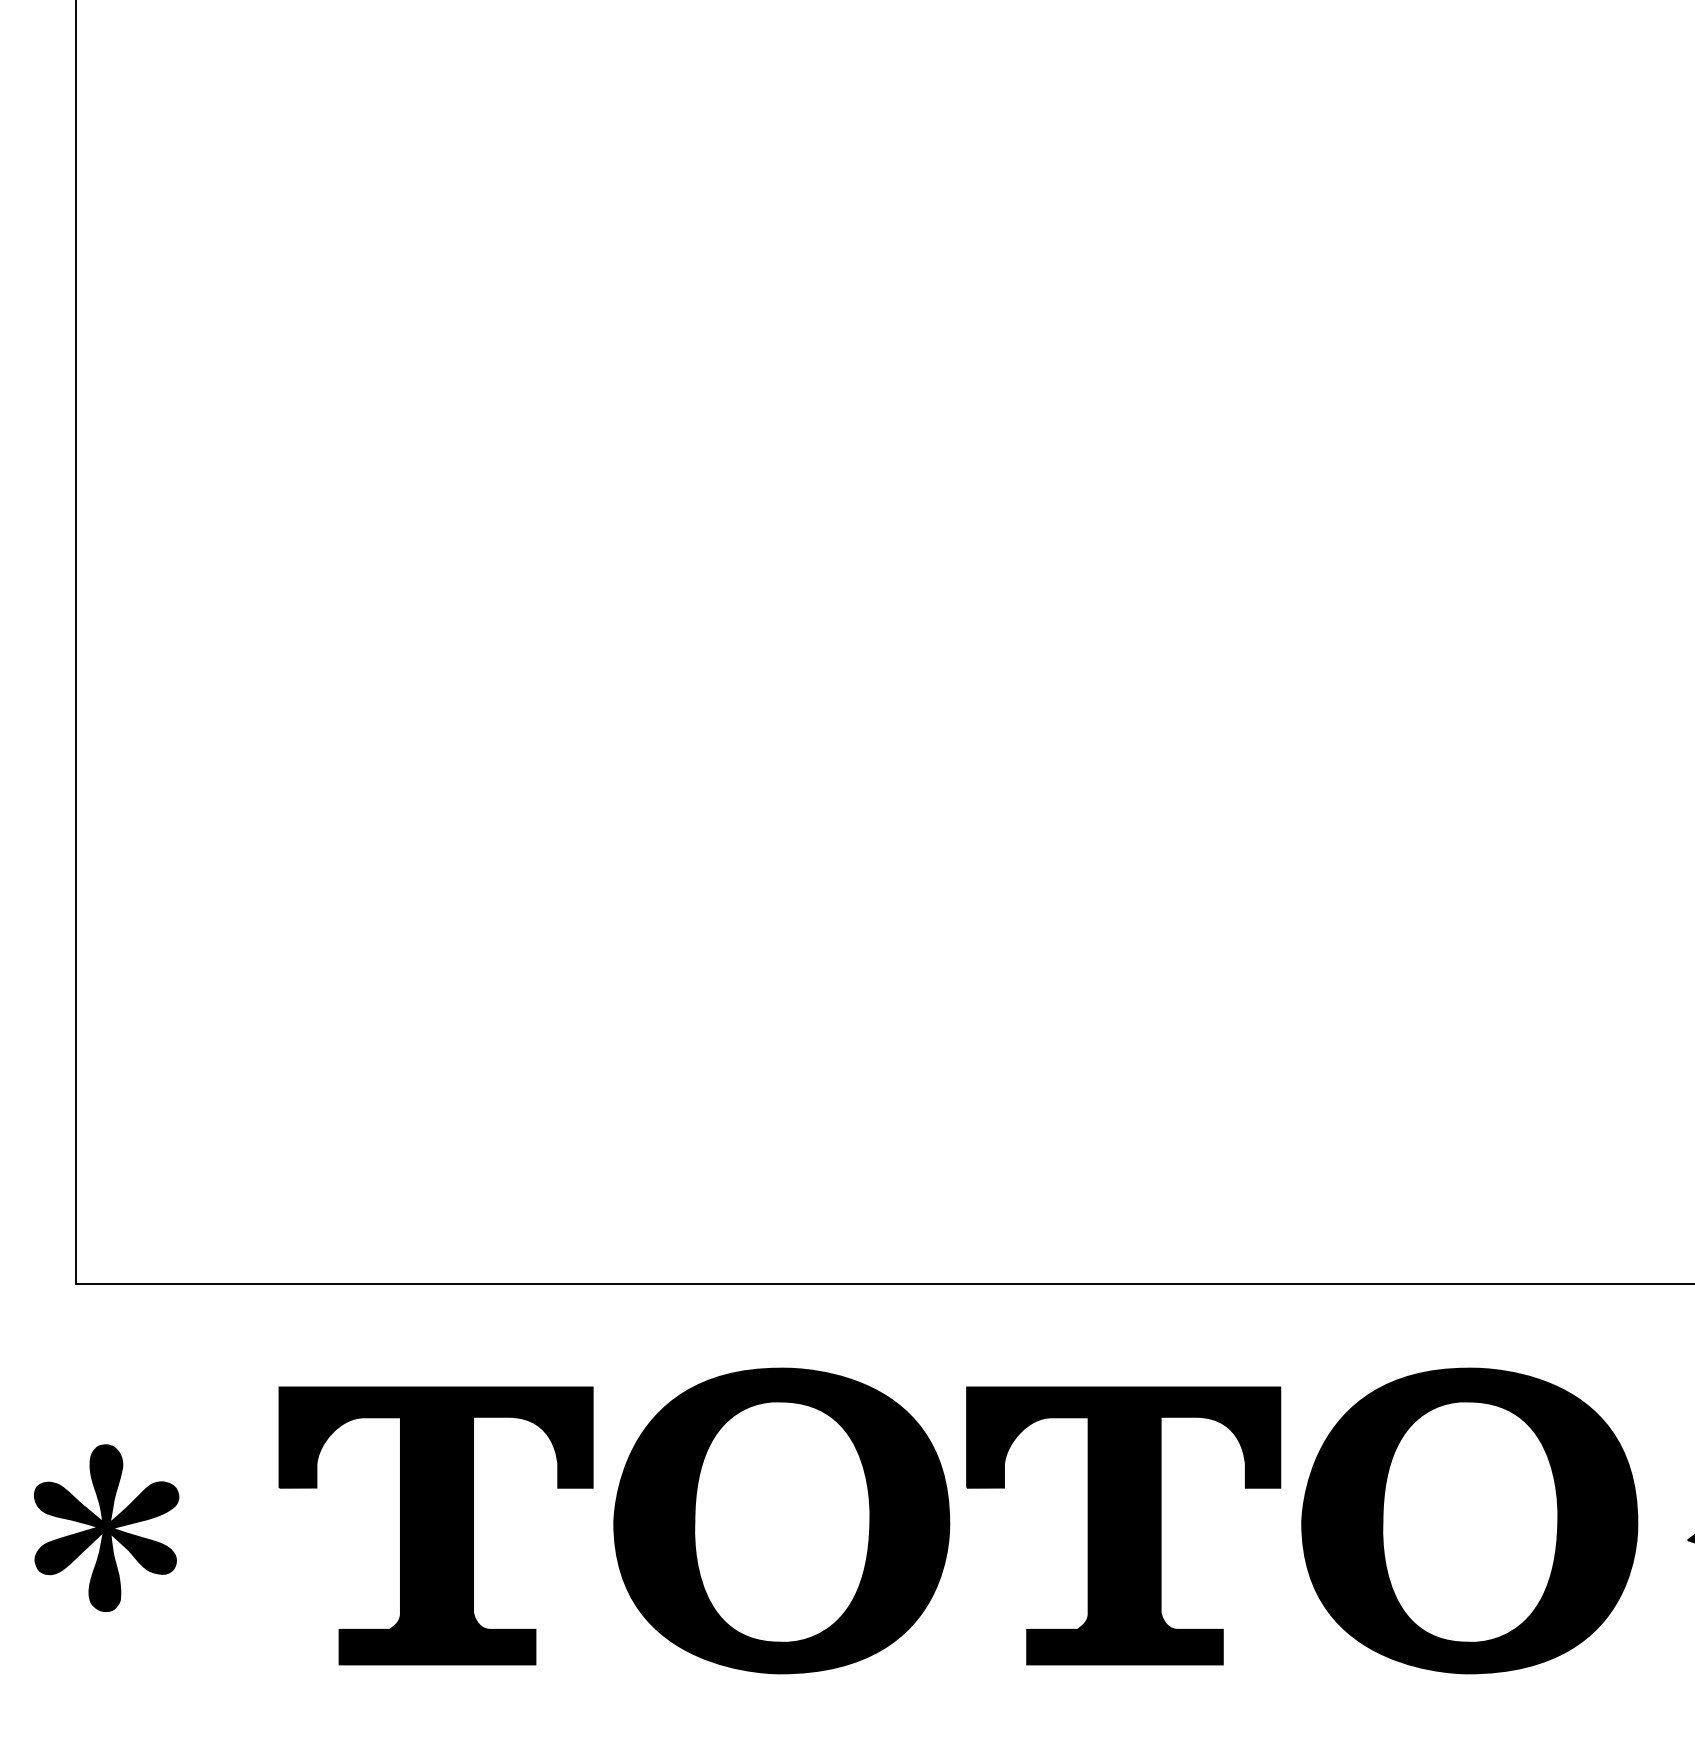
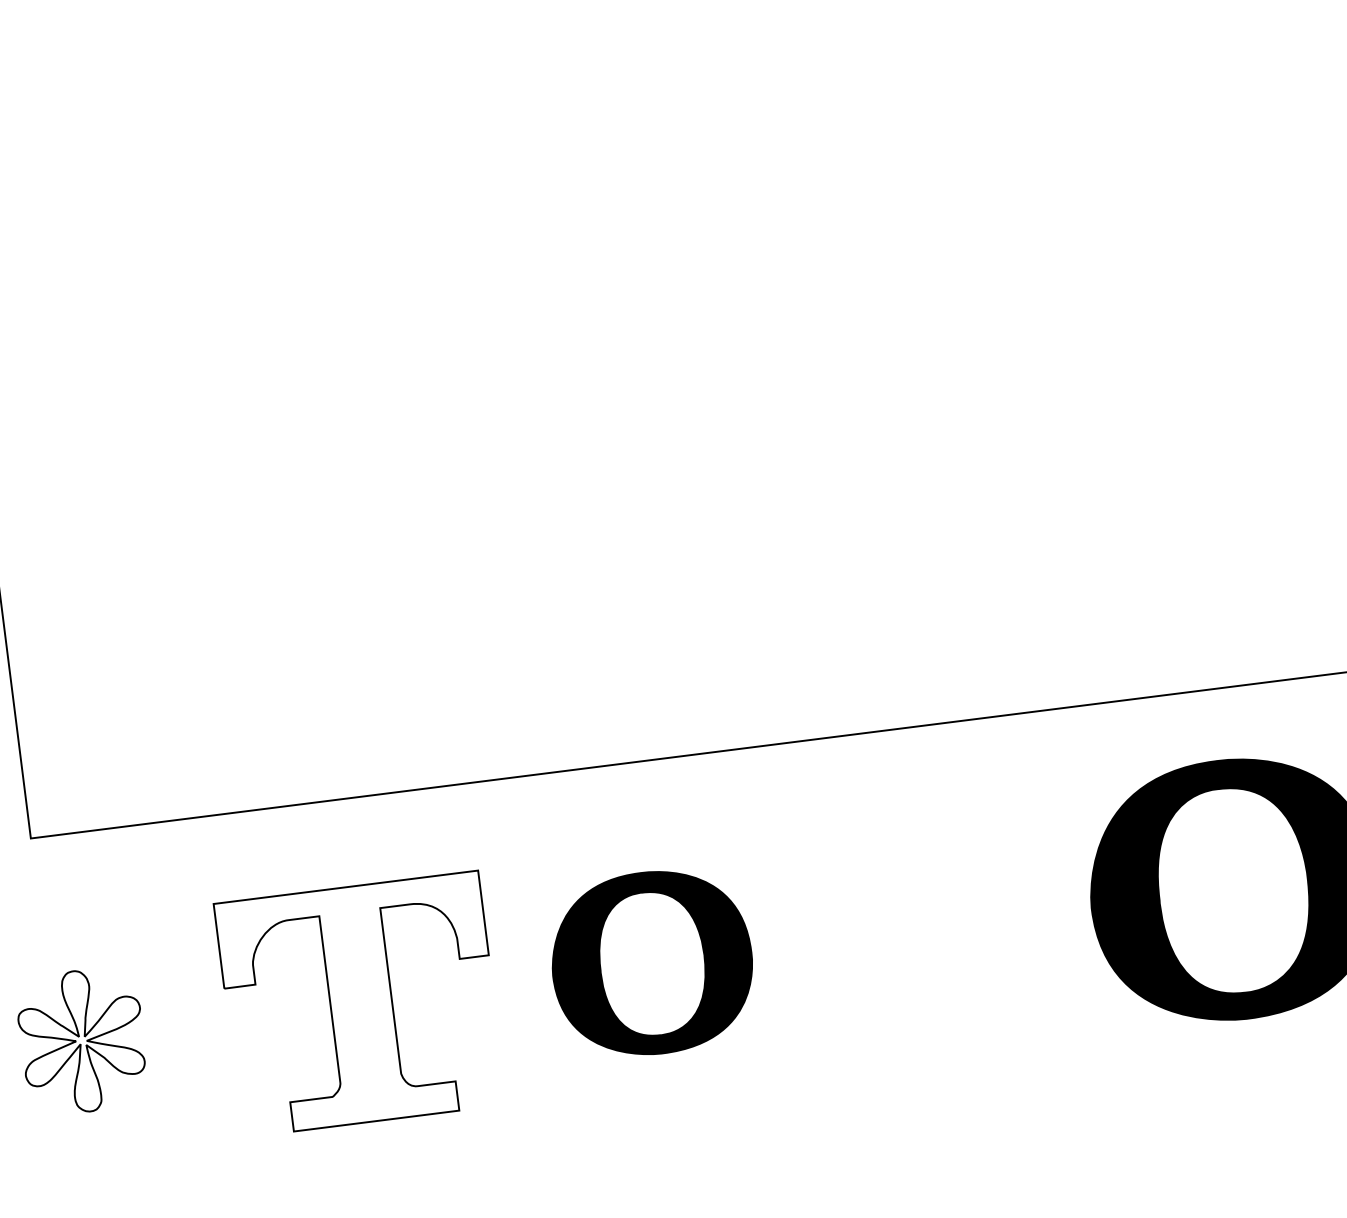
part: (781, 1520) -> (651, 962), size x0.7
fill: (435, 1525) -> (360, 1003), removed
part: (1123, 1525) -> (941, 930), removed
fill: (106, 1528) -> (82, 1041), removed

